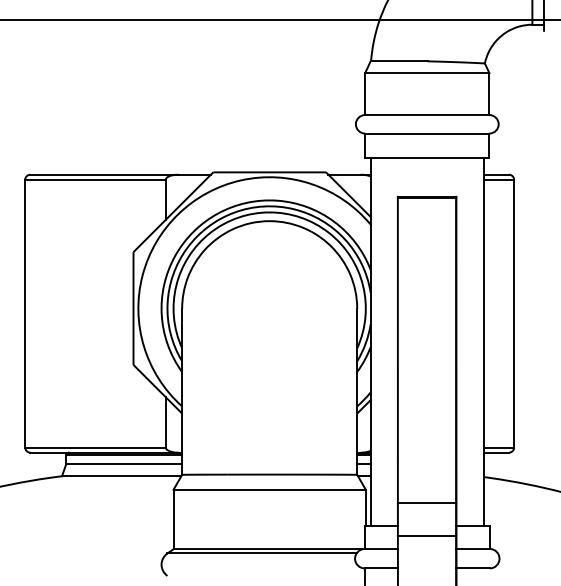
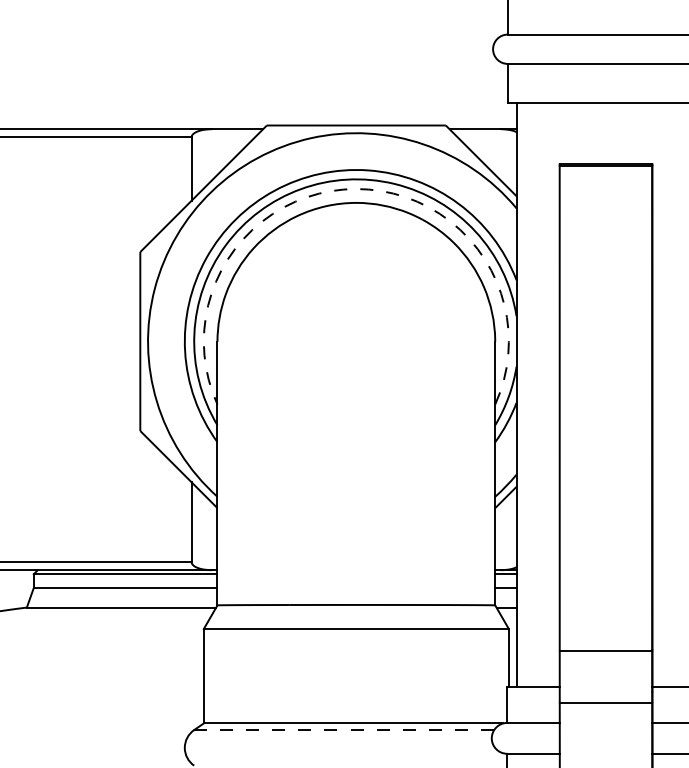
arc: (269, 212) -> (356, 189), solid -> dashed
line: (262, 553) -> (344, 730), solid -> dashed

